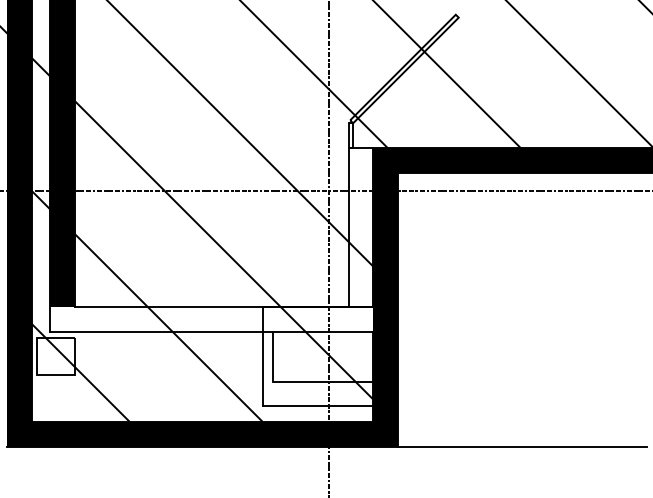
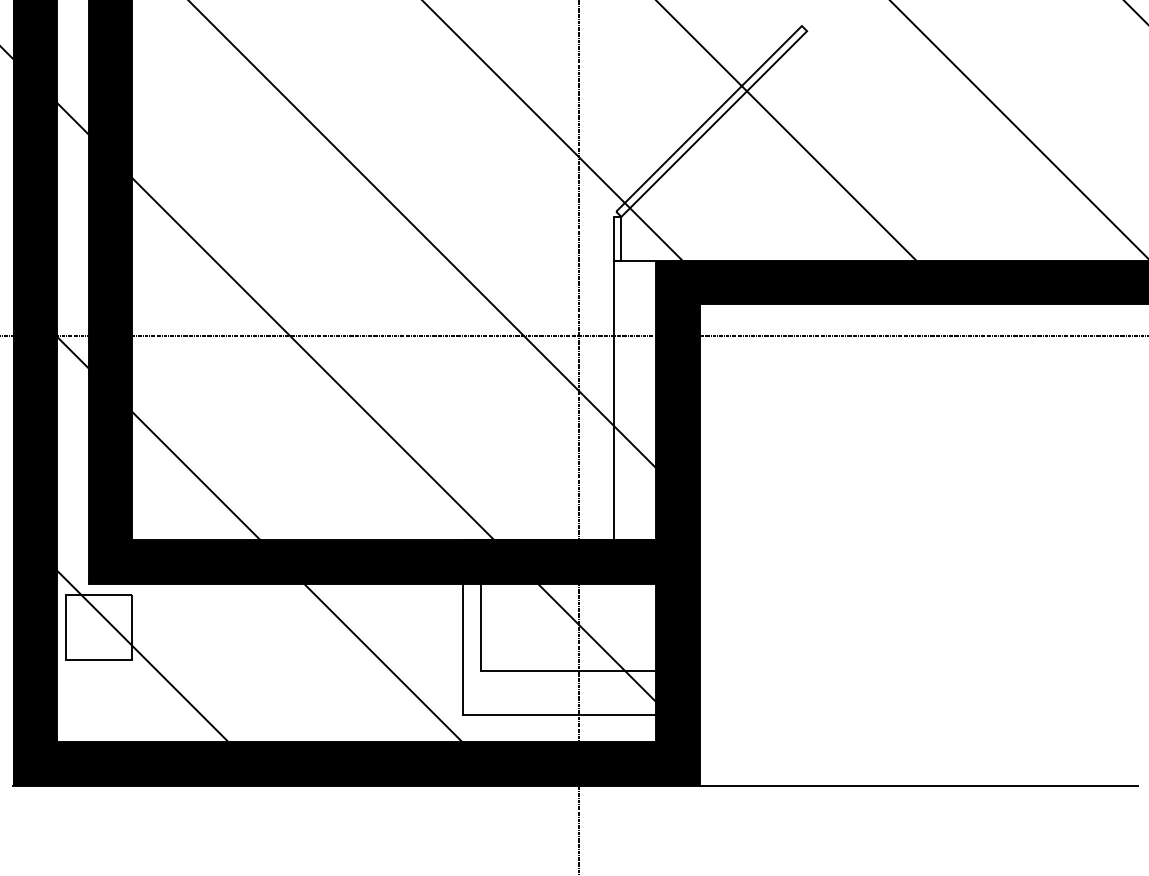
fill: (211, 318) -> (372, 560), added

